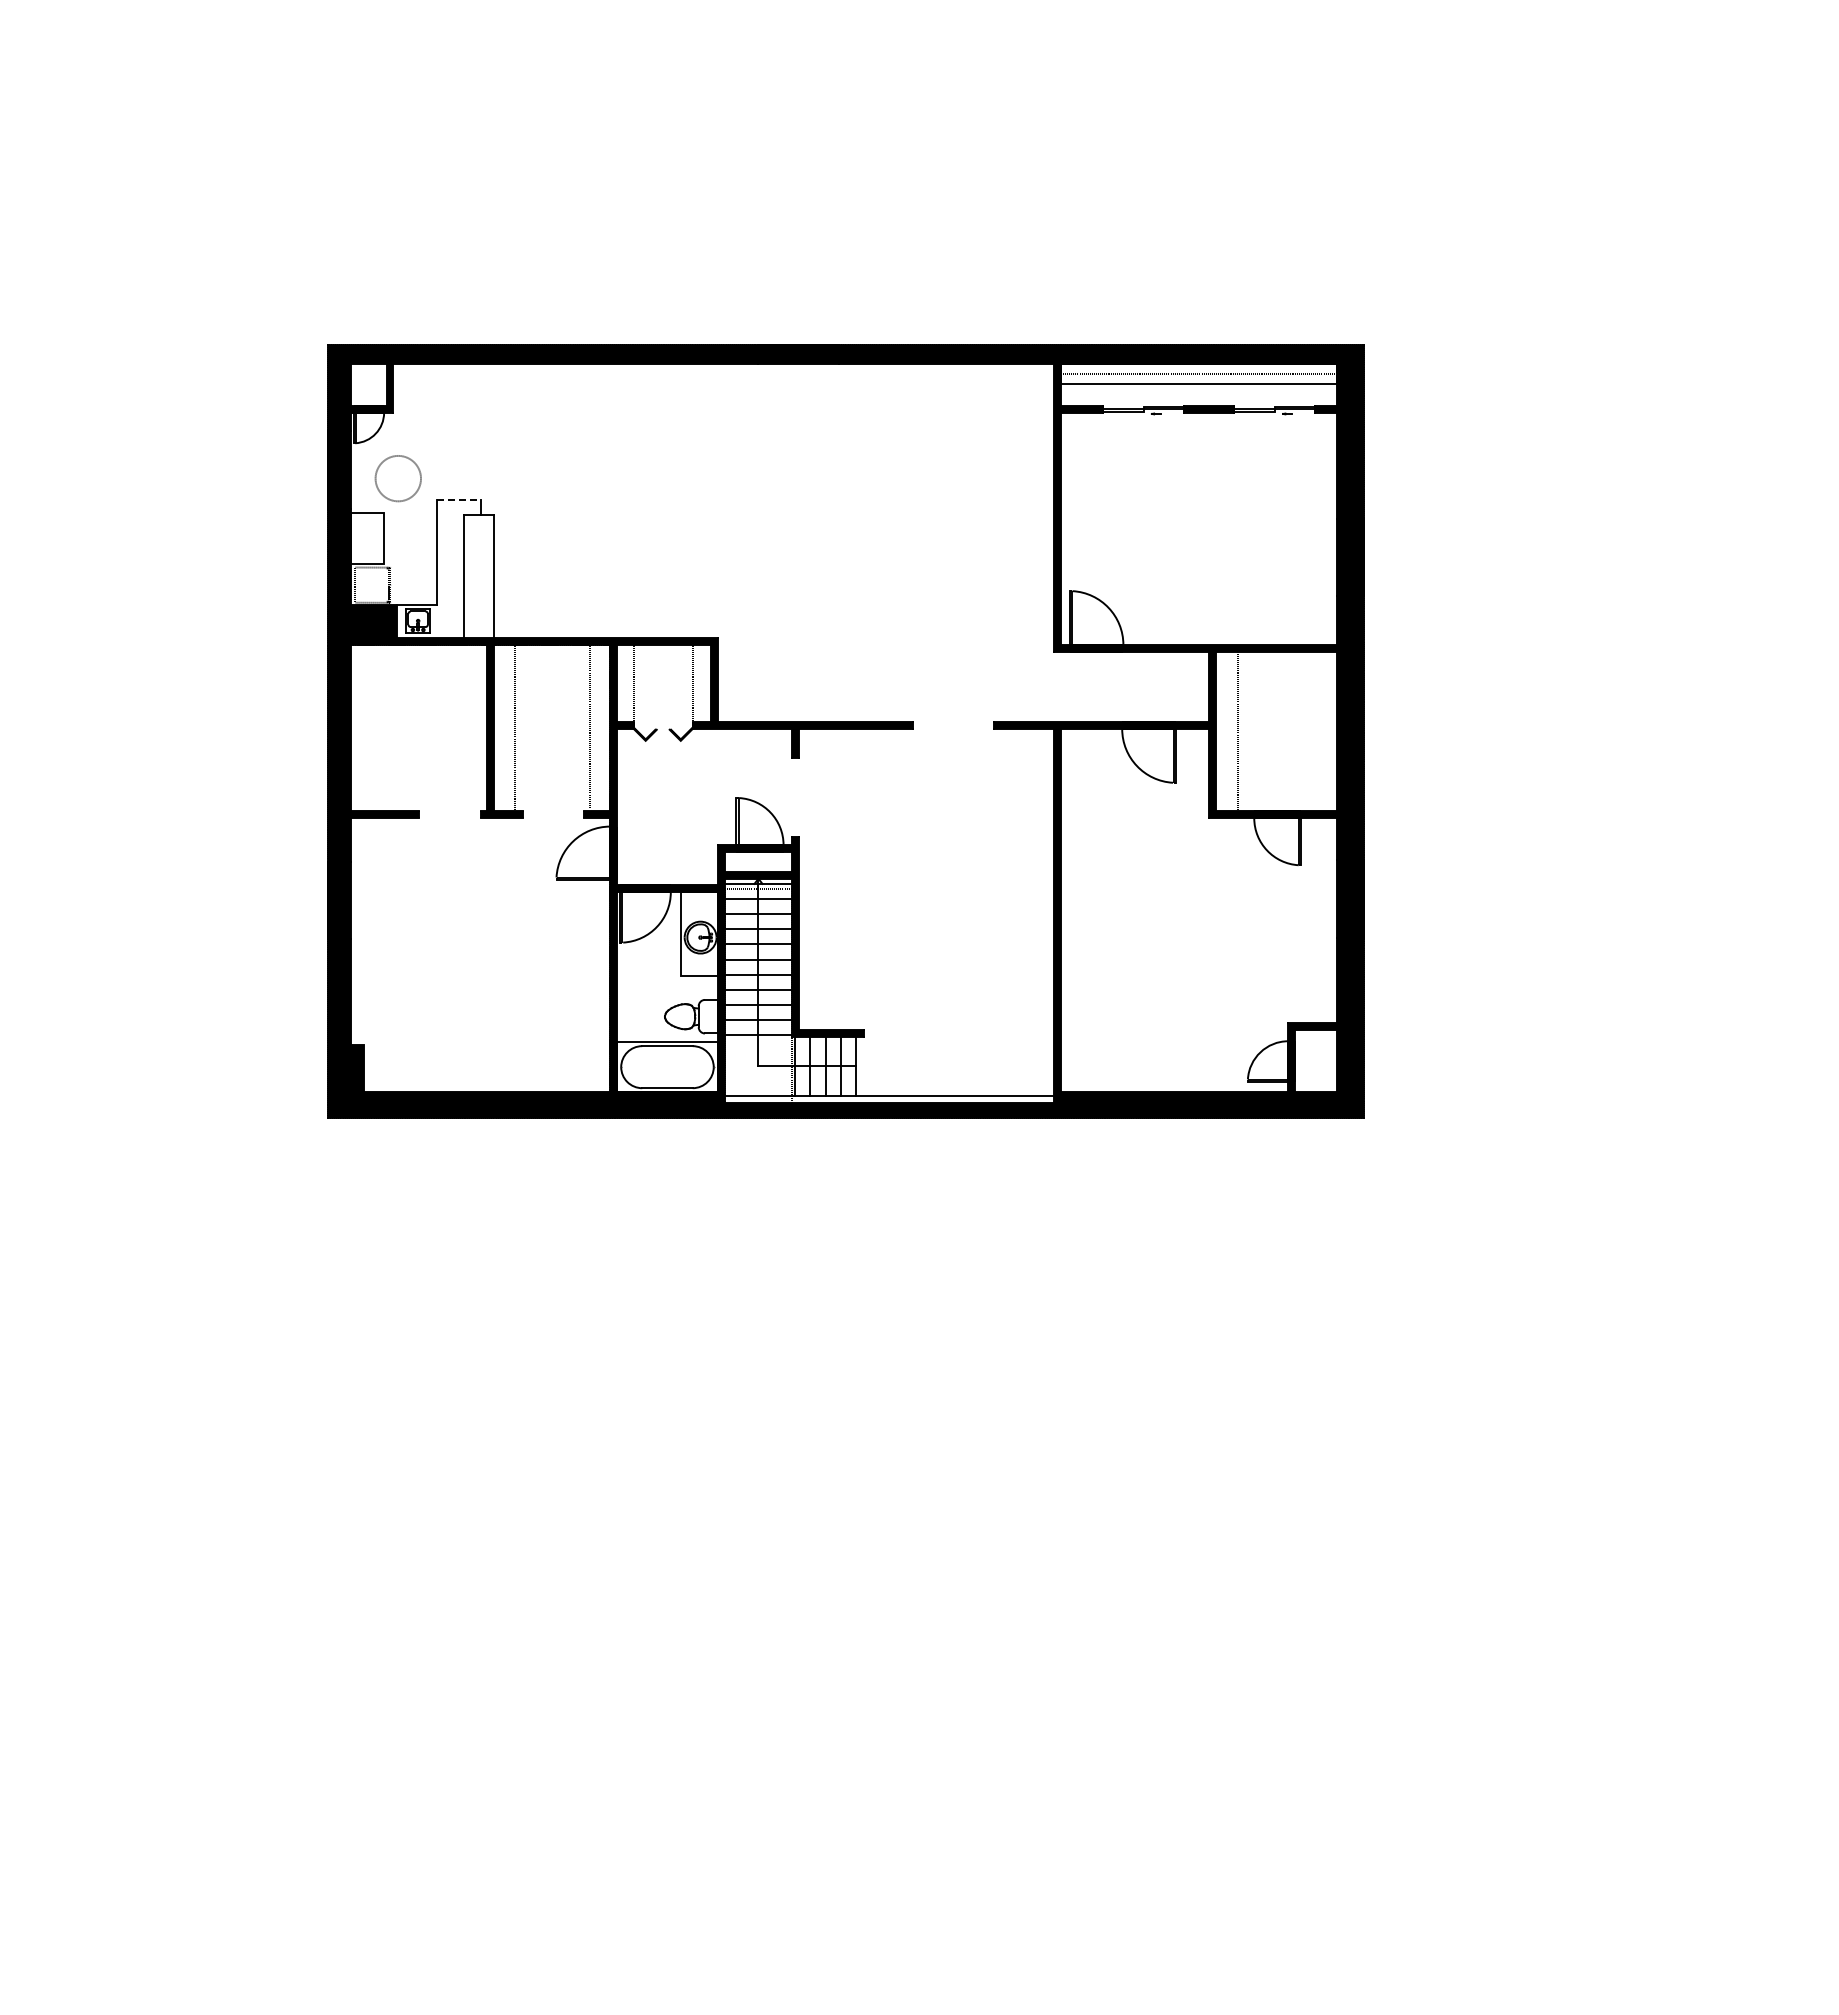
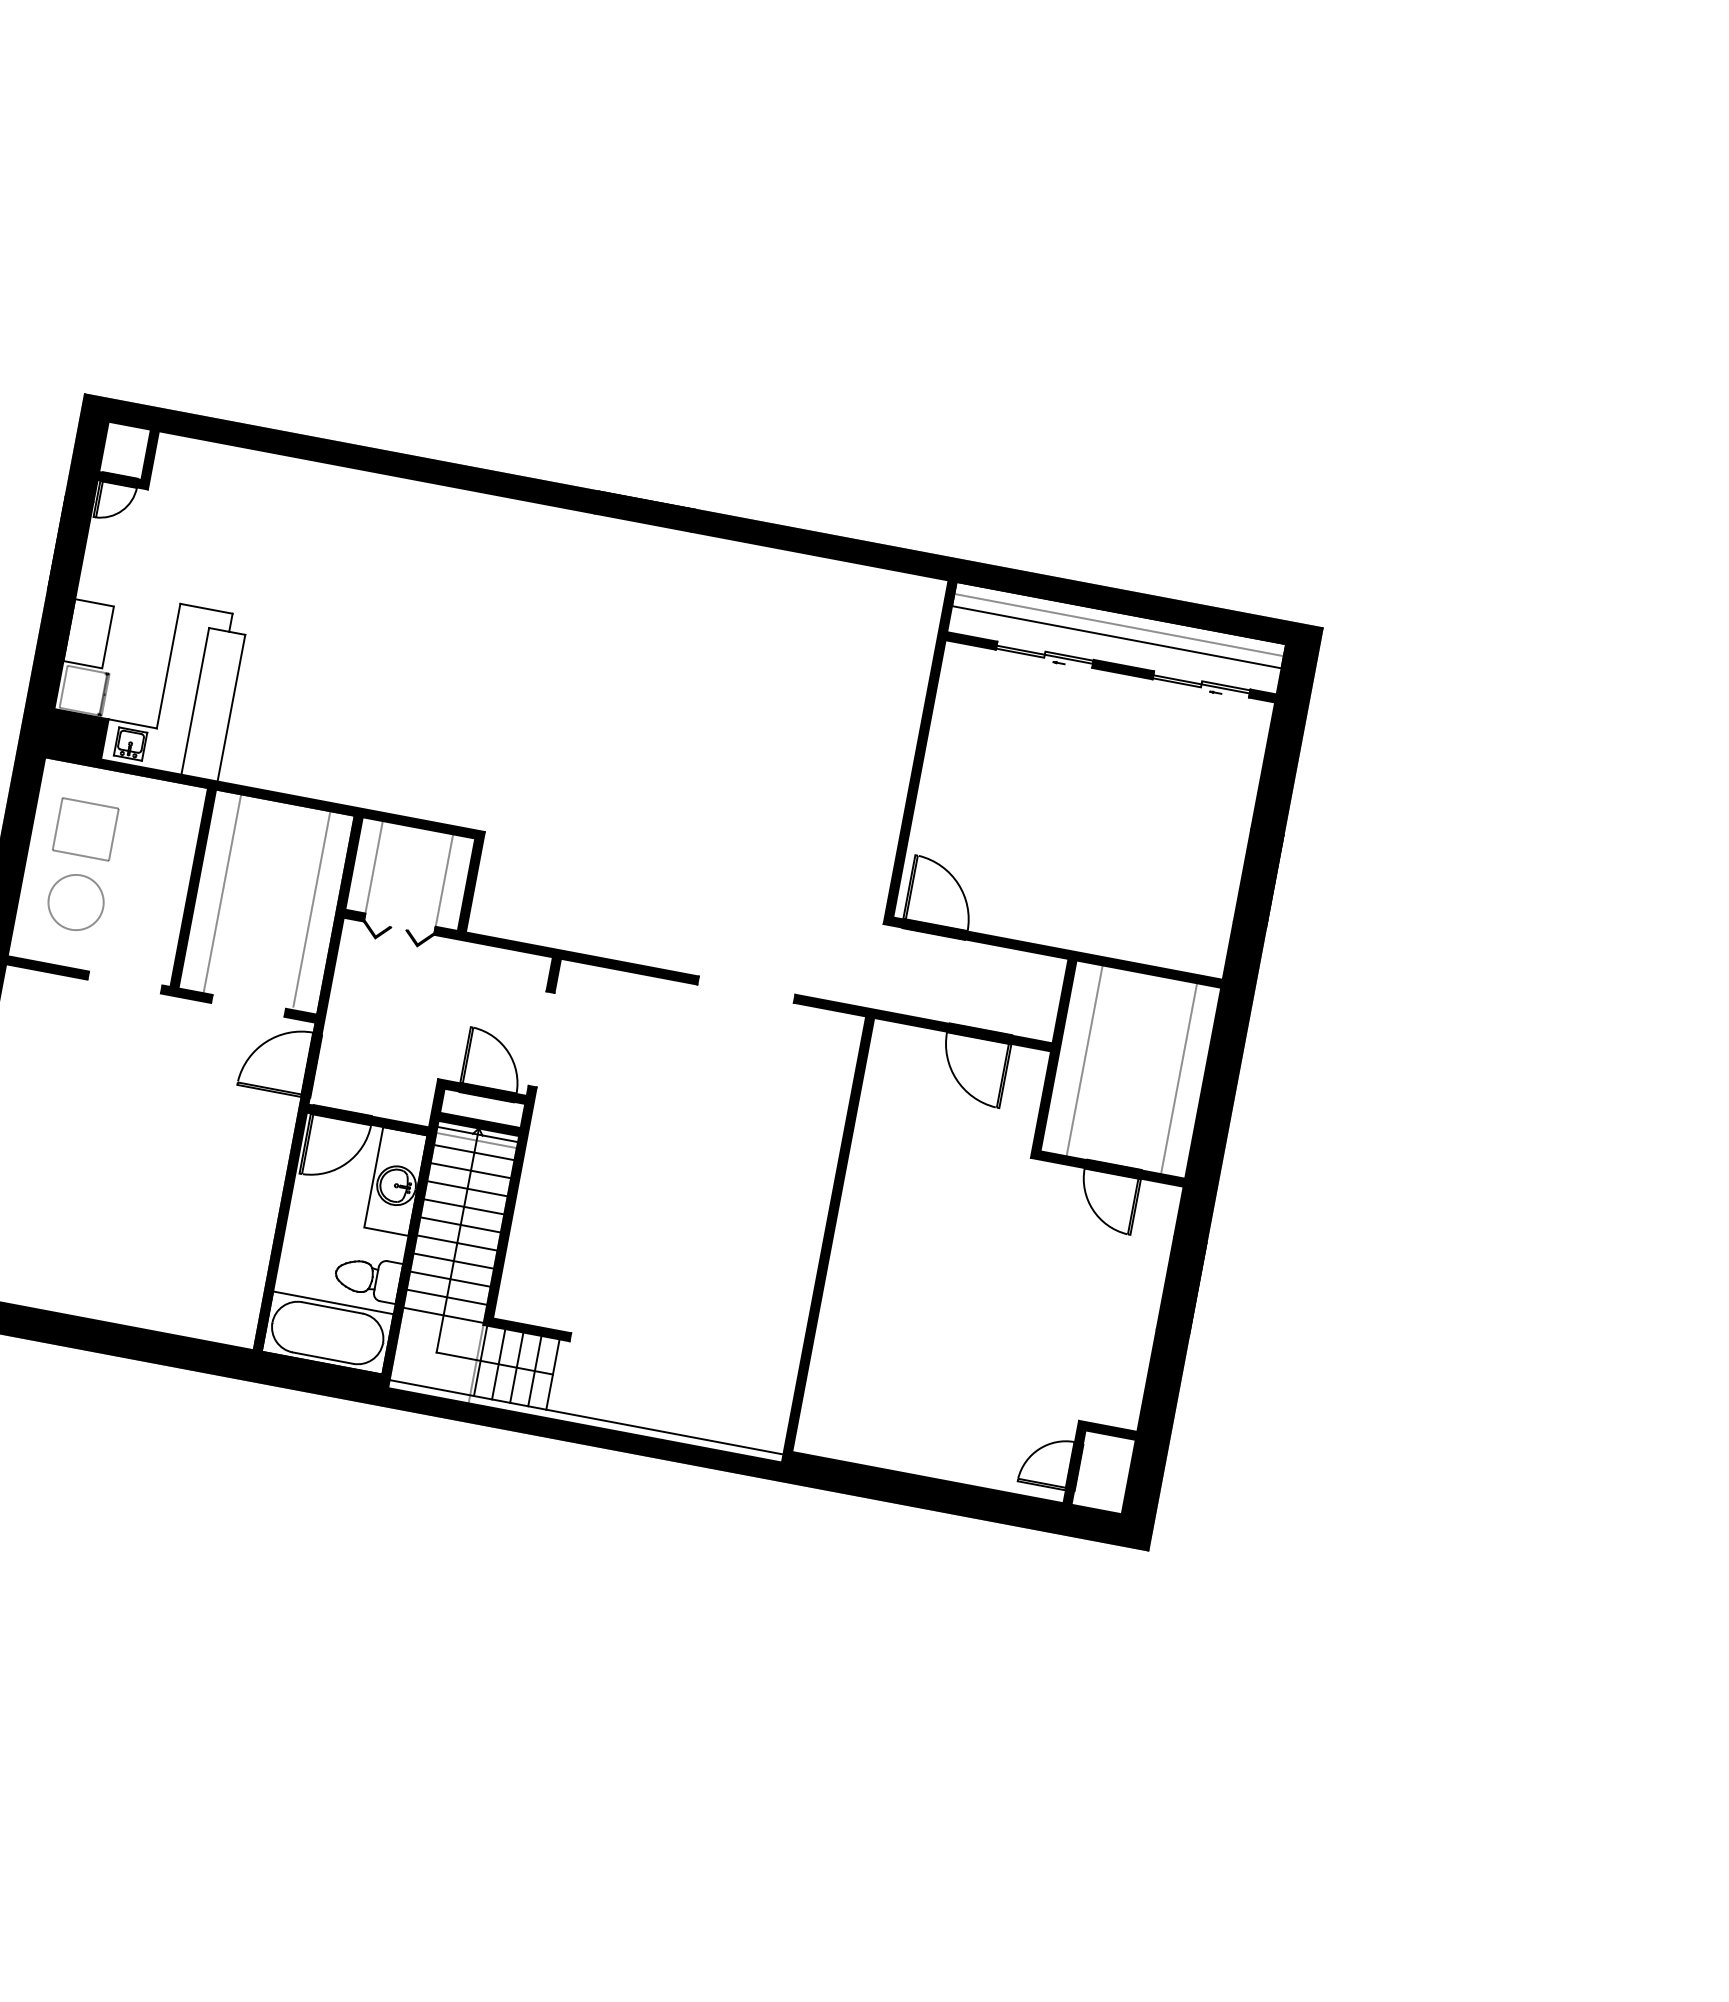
circle: (397, 478) -> (75, 902), moved
line: (458, 500) -> (206, 609), dashed -> solid
part: (394, 675) -> (90, 803), added
line: (1316, 731) -> (1178, 1078), added

